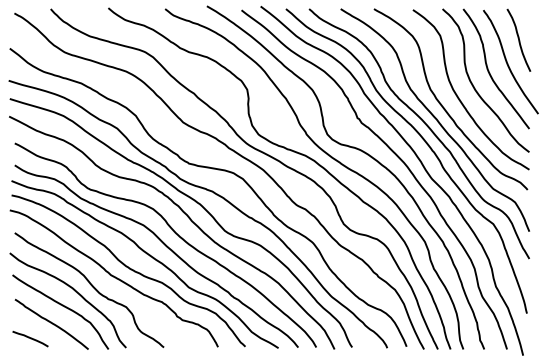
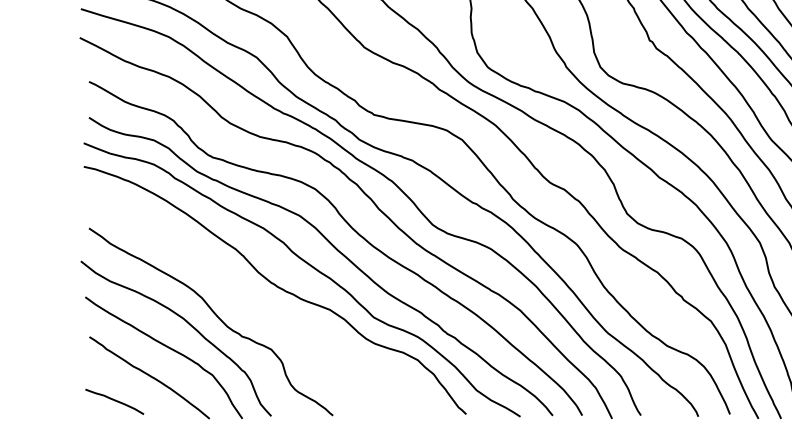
curve: (113, 277) -> (250, 301), removed

